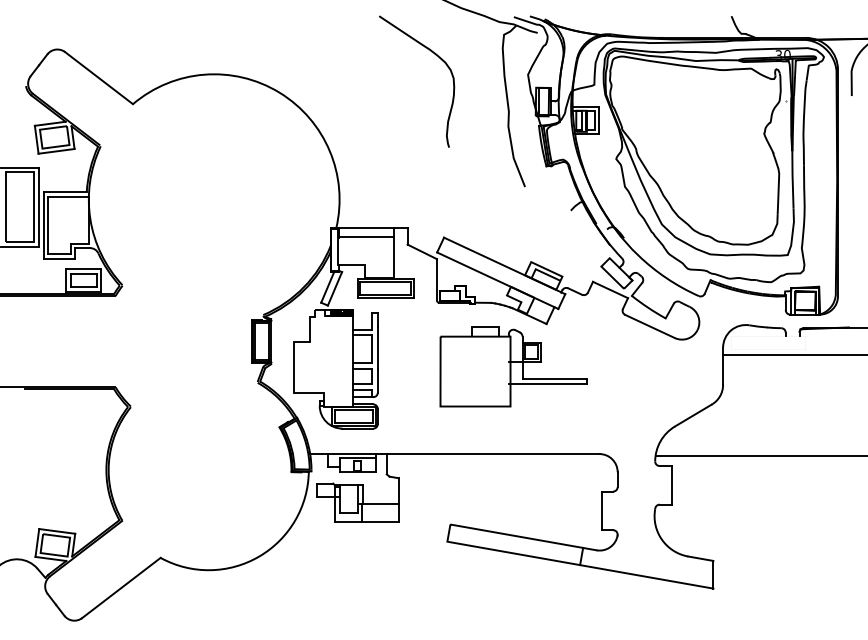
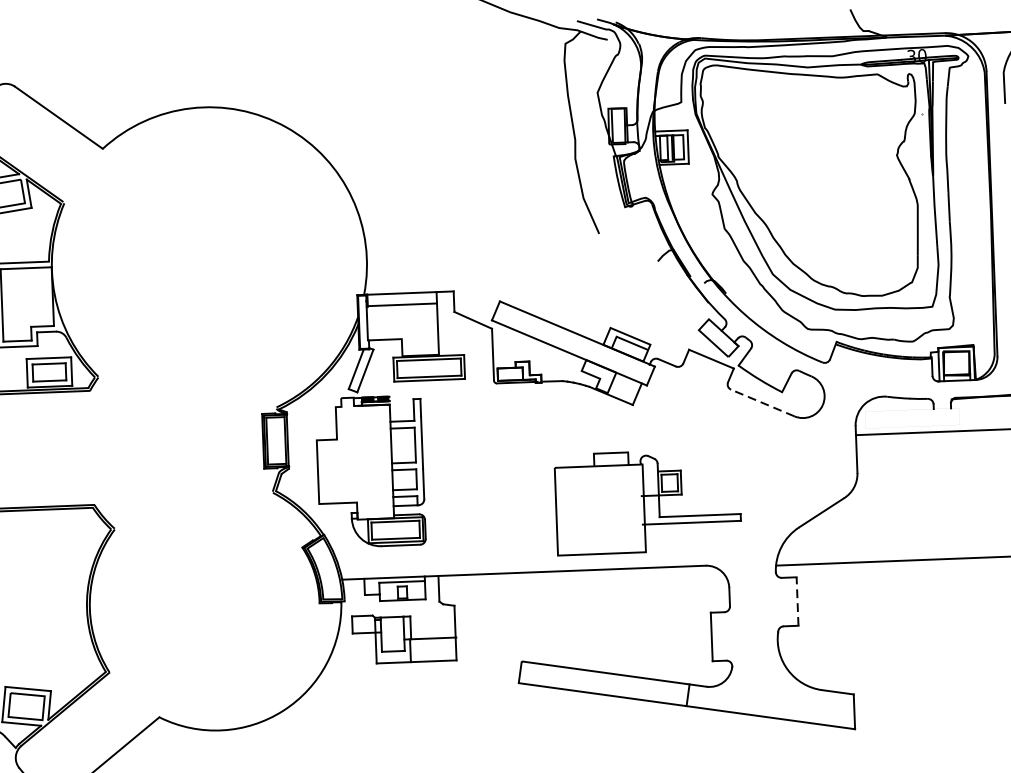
curve: (435, 55) -> (480, 73), removed
line: (649, 326) -> (762, 403), solid -> dashed
part: (513, 366) -> (647, 501), moved
line: (671, 484) -> (797, 600), solid -> dashed

